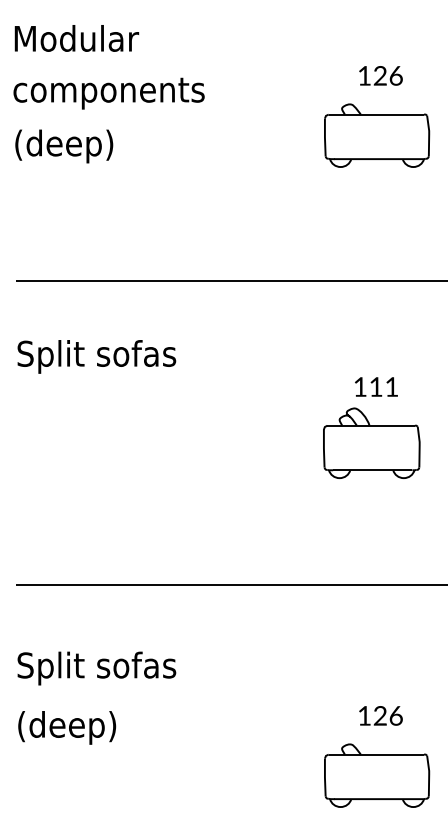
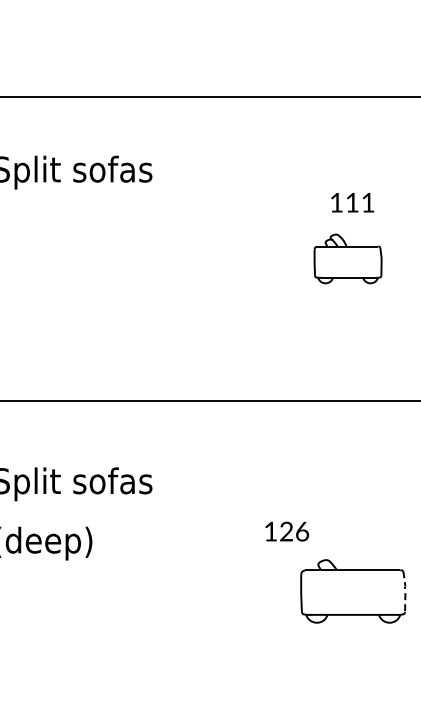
part: (371, 442) -> (347, 258), size x0.7
text: (380, 715) -> (286, 531), moved
line: (429, 774) -> (405, 590), solid -> dashed

